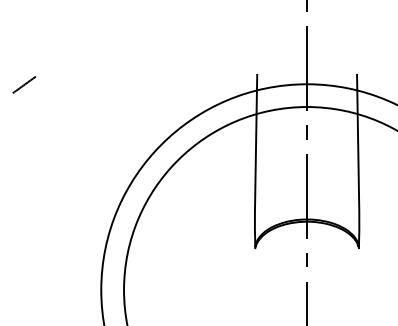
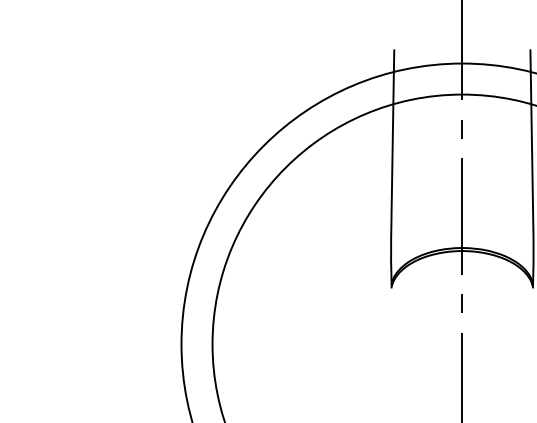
line: (24, 84) -> (76, 63), removed

